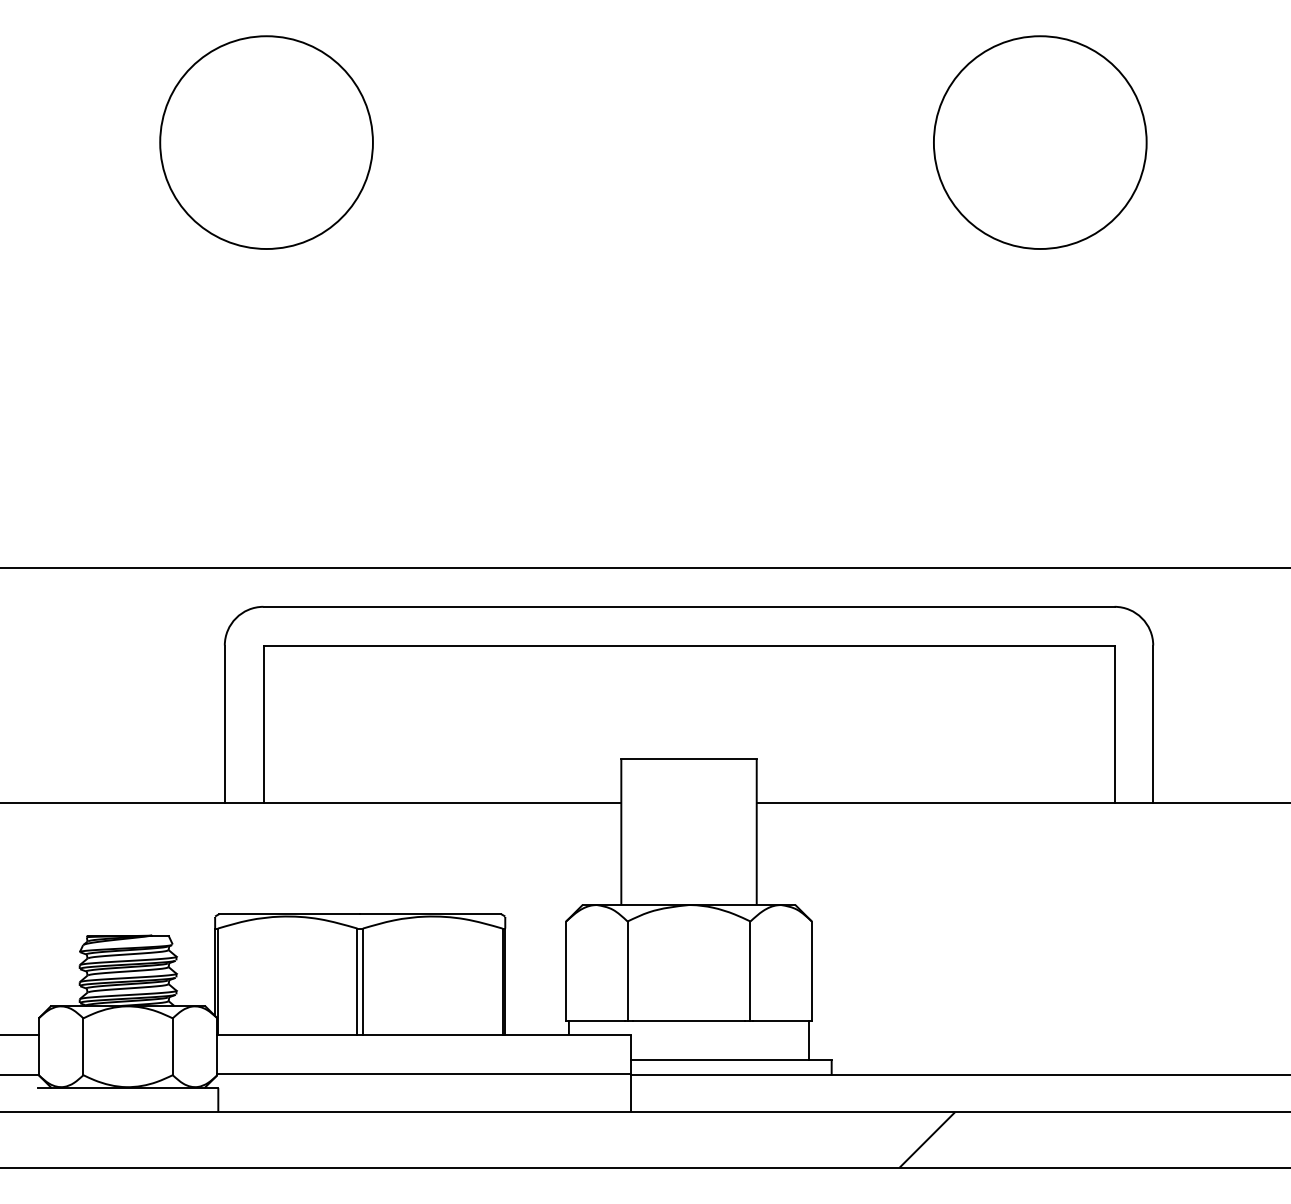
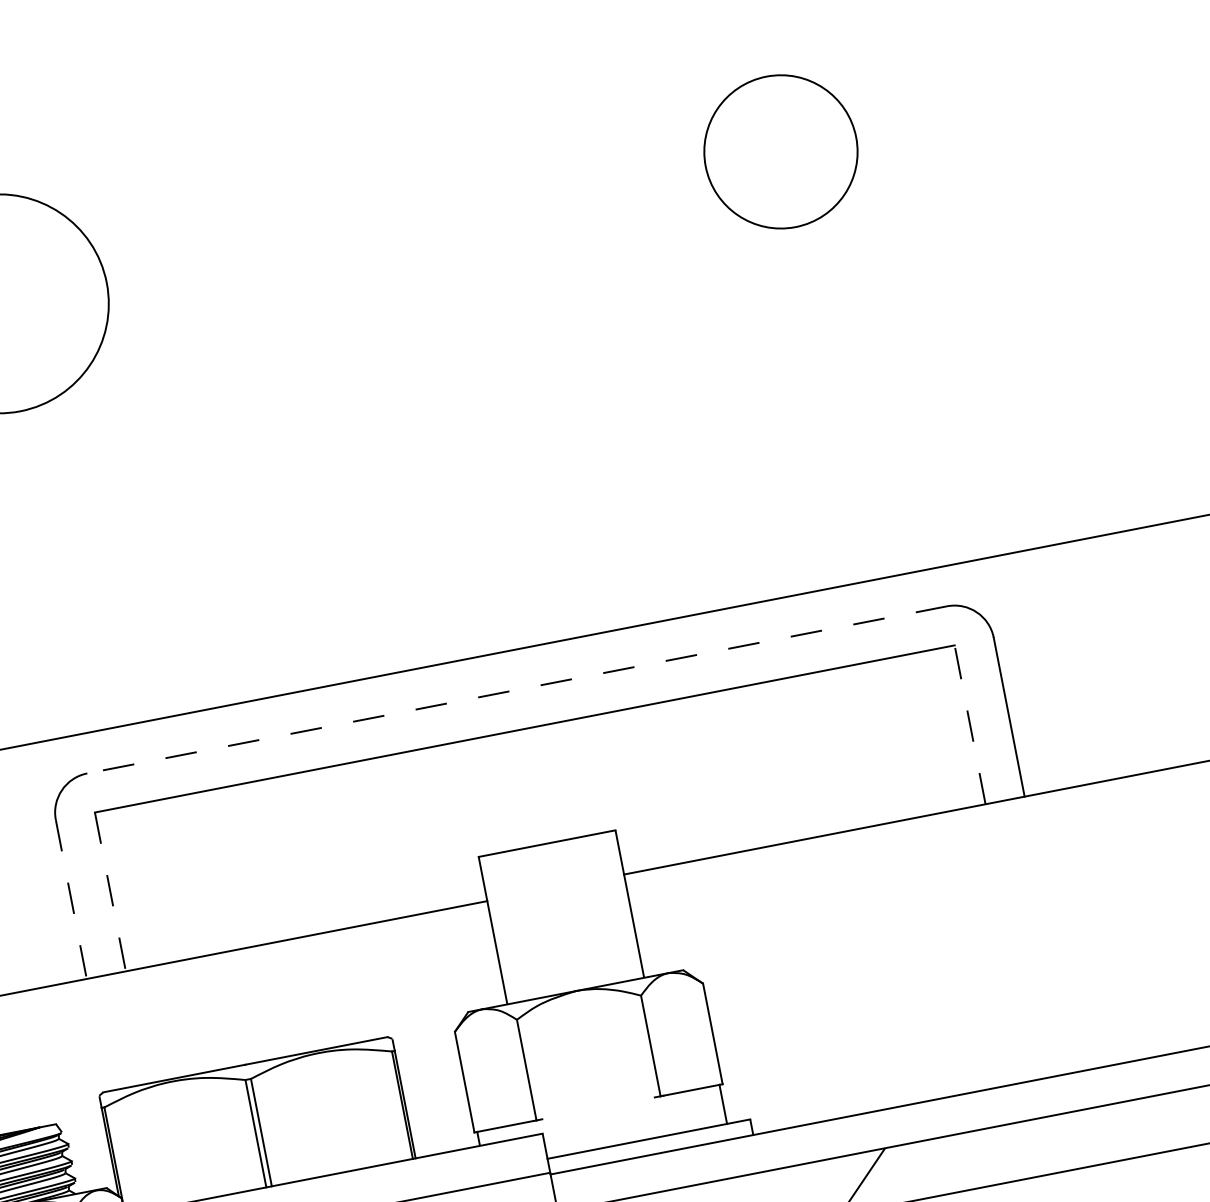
circle: (1040, 142) -> (781, 151), size x0.7
line: (689, 606) -> (517, 689), solid -> dashed
line: (224, 724) -> (71, 899), solid -> dashed
line: (263, 724) -> (110, 892), solid -> dashed
line: (1114, 724) -> (970, 725), solid -> dashed
line: (688, 1021) -> (598, 1108), removed

